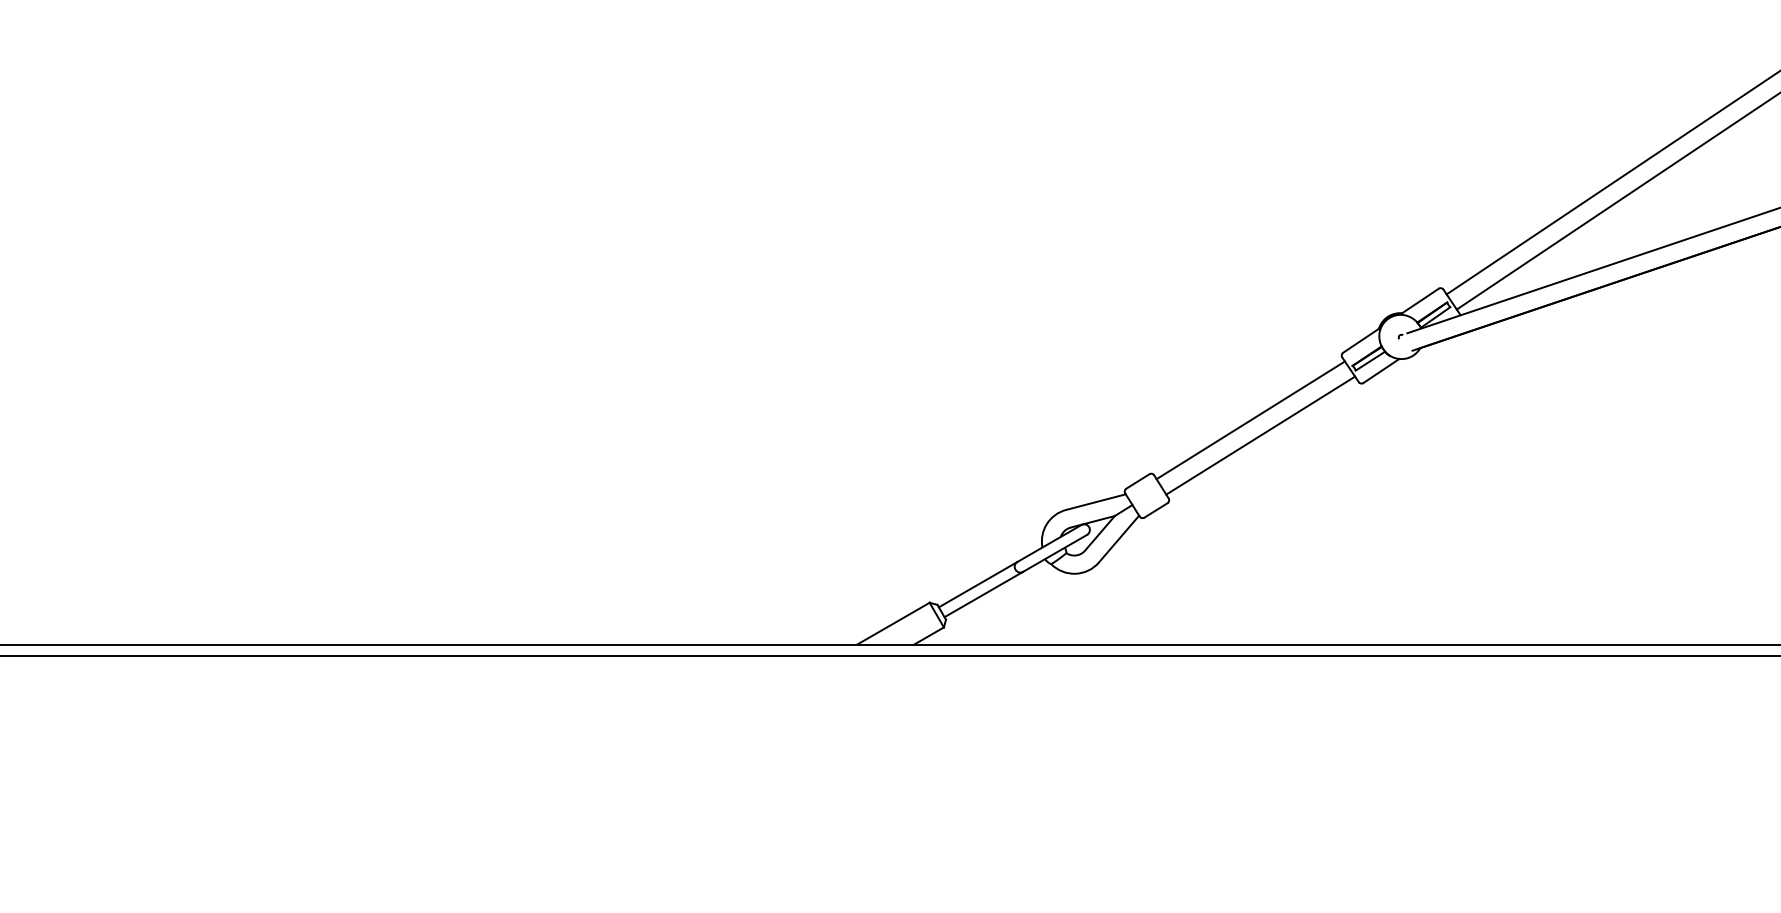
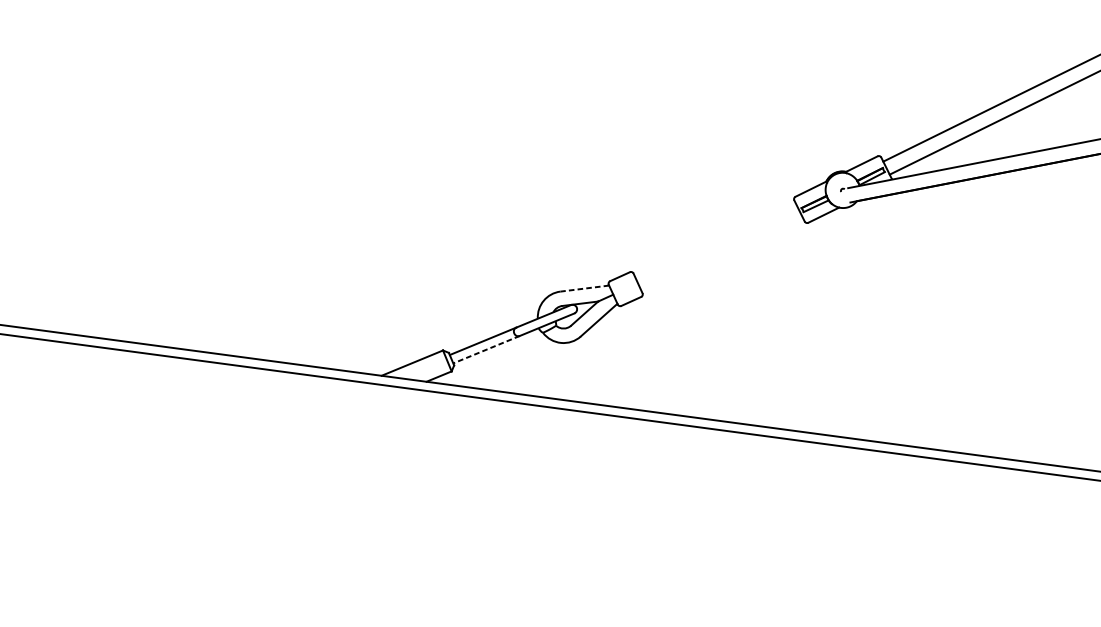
line: (1250, 420) -> (715, 240), removed
line: (1260, 435) -> (721, 253), removed
line: (1095, 502) -> (584, 288), solid -> dashed
line: (983, 594) -> (486, 349), solid -> dashed

